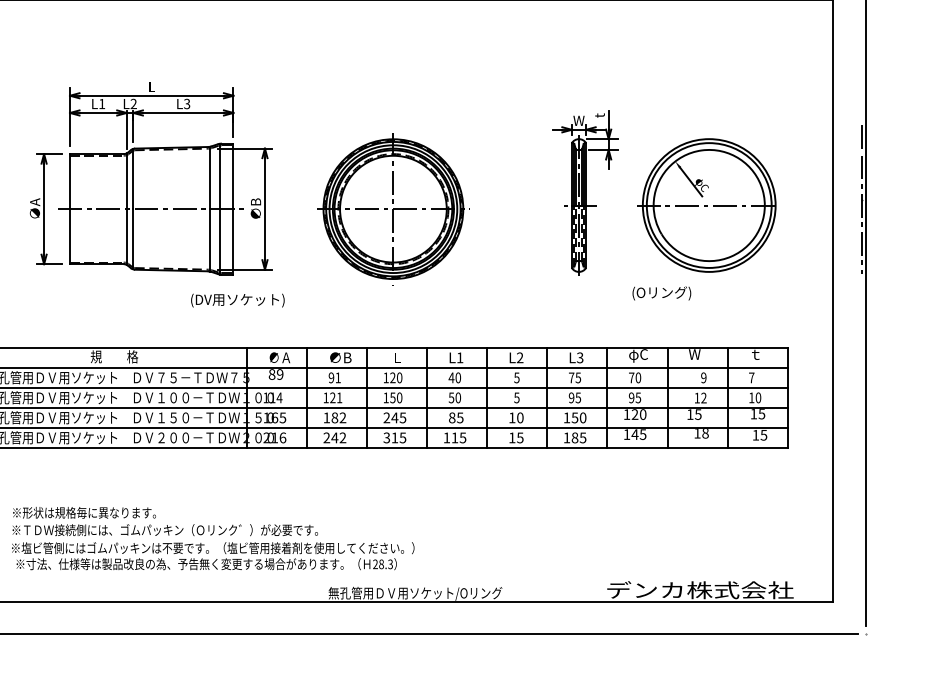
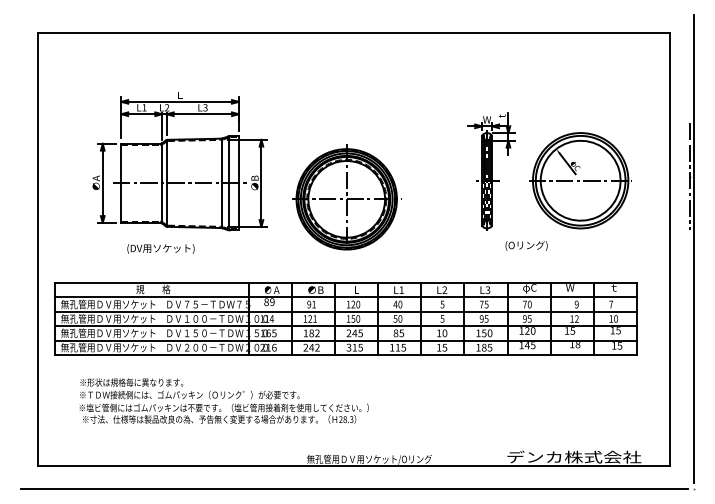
part: (393, 206) -> (346, 197), moved
text: (661, 292) -> (526, 245), moved
text: (237, 299) -> (160, 248), moved
text: (212, 537) -> (223, 400), moved

